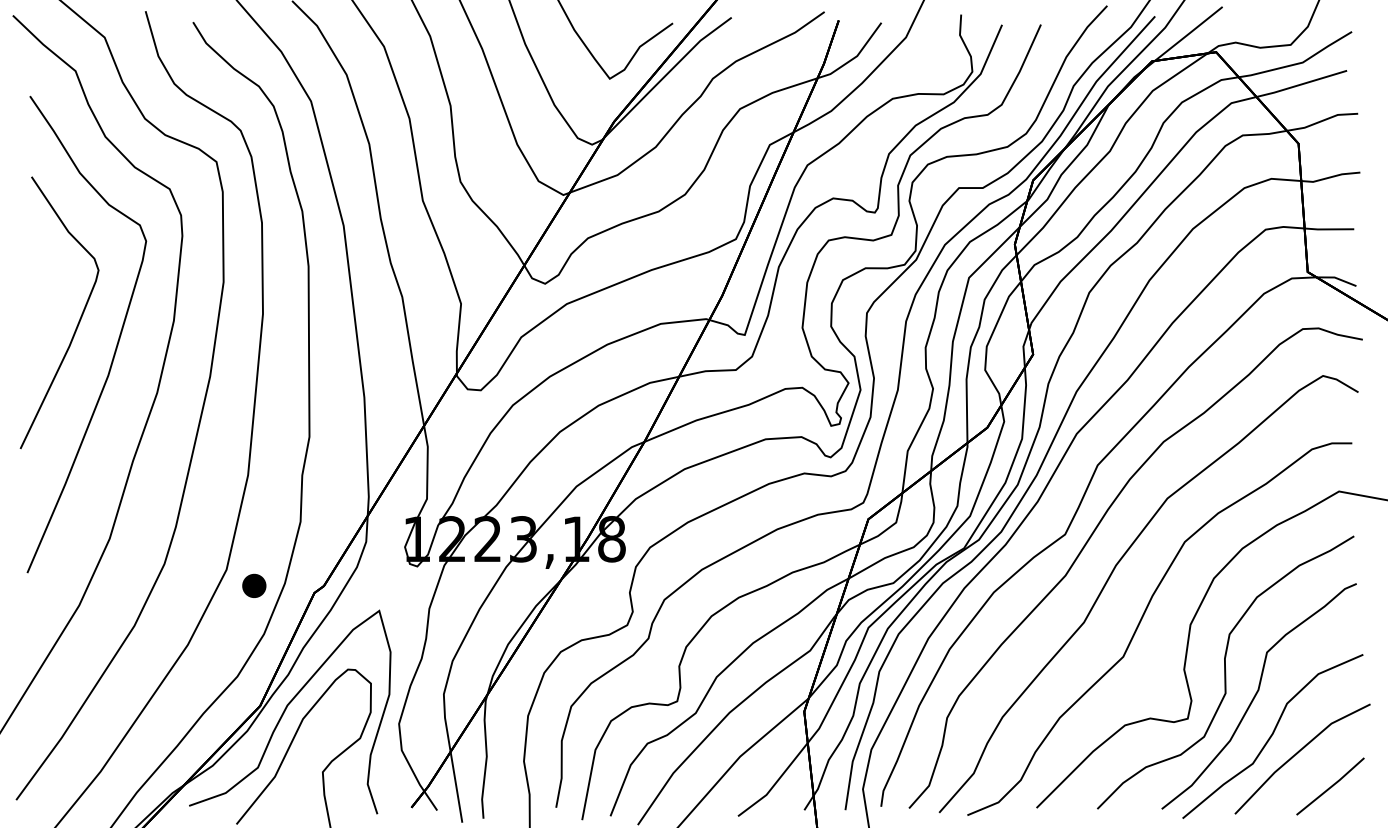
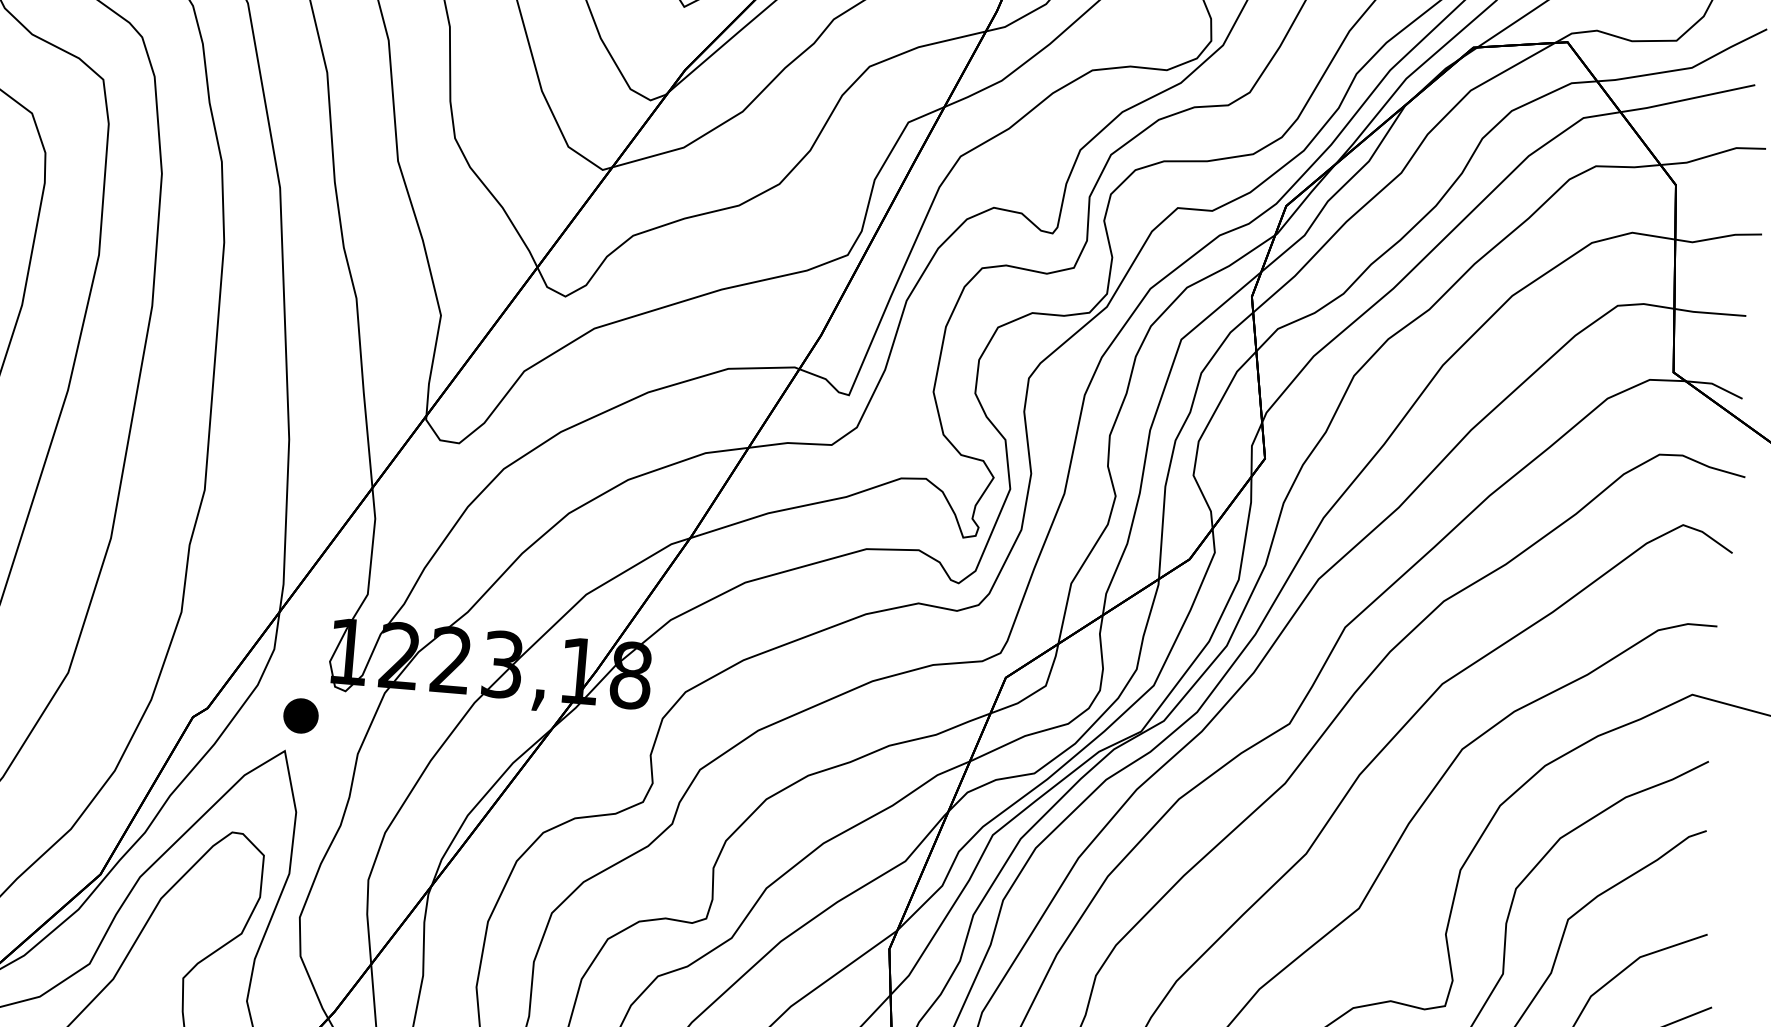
part: (254, 585) -> (301, 715), moved

